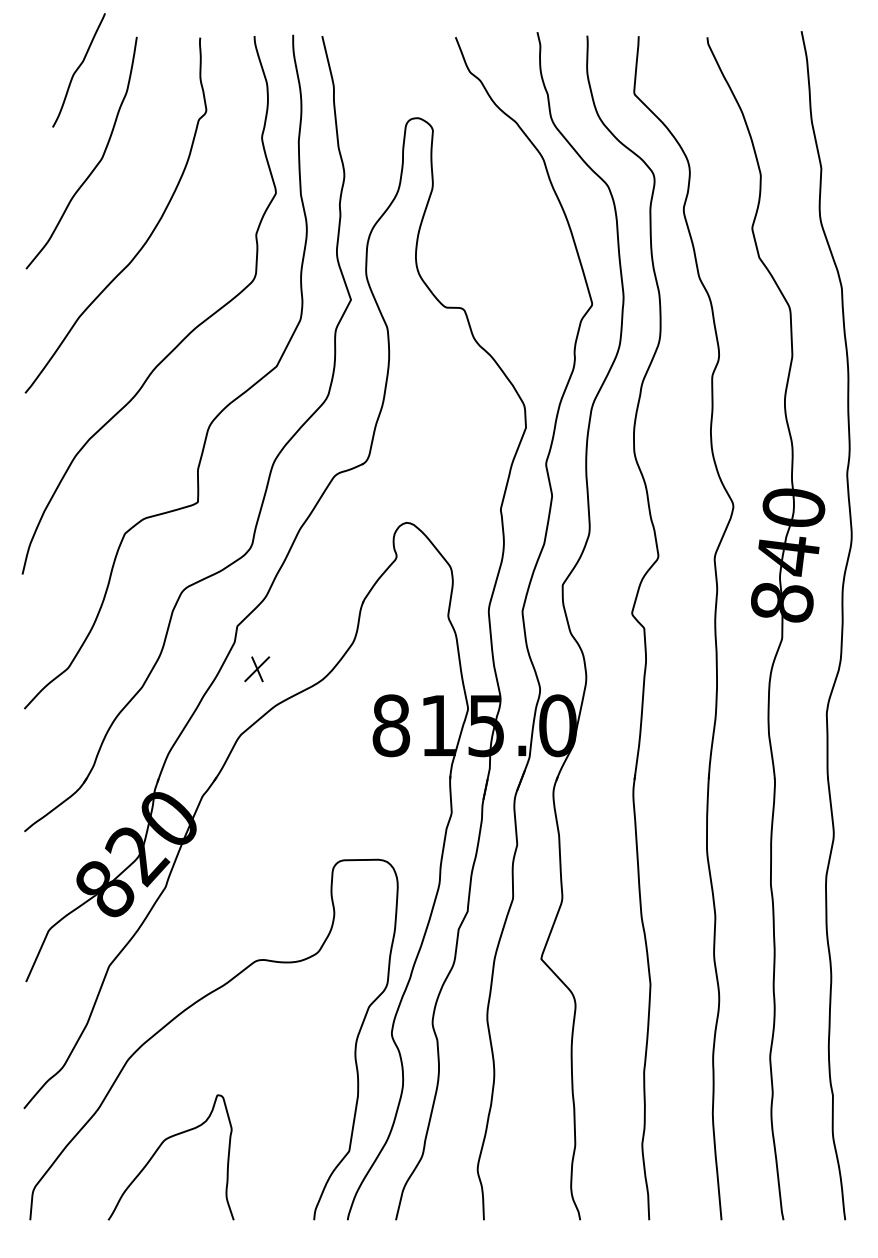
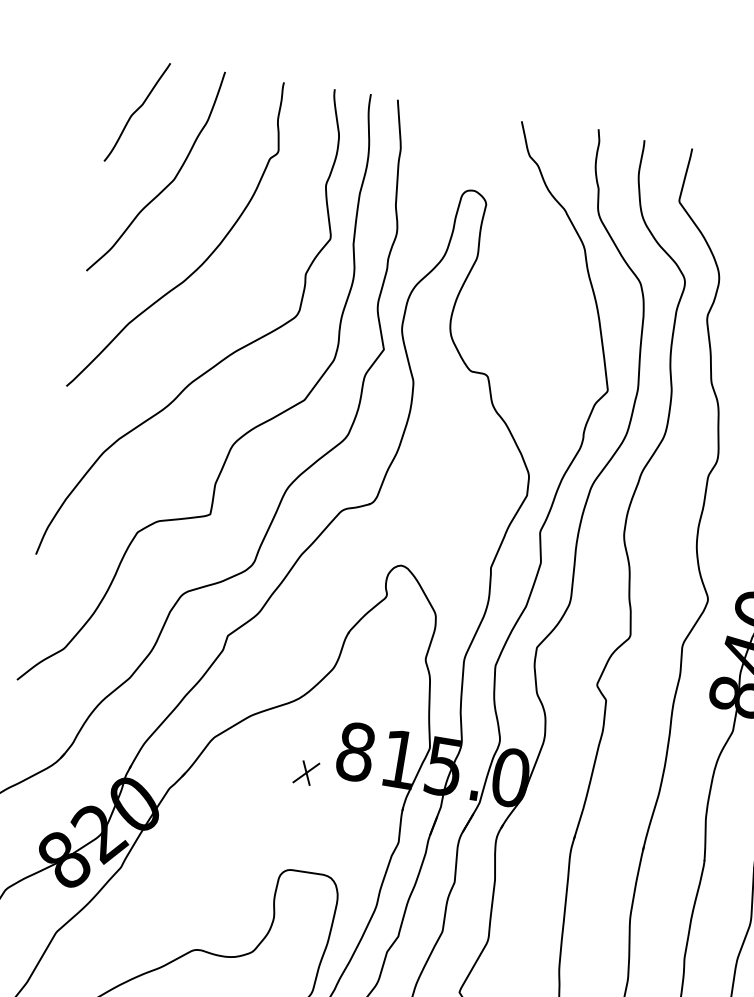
curve: (78, 69) -> (137, 111), moved
part: (257, 669) -> (306, 773), moved

